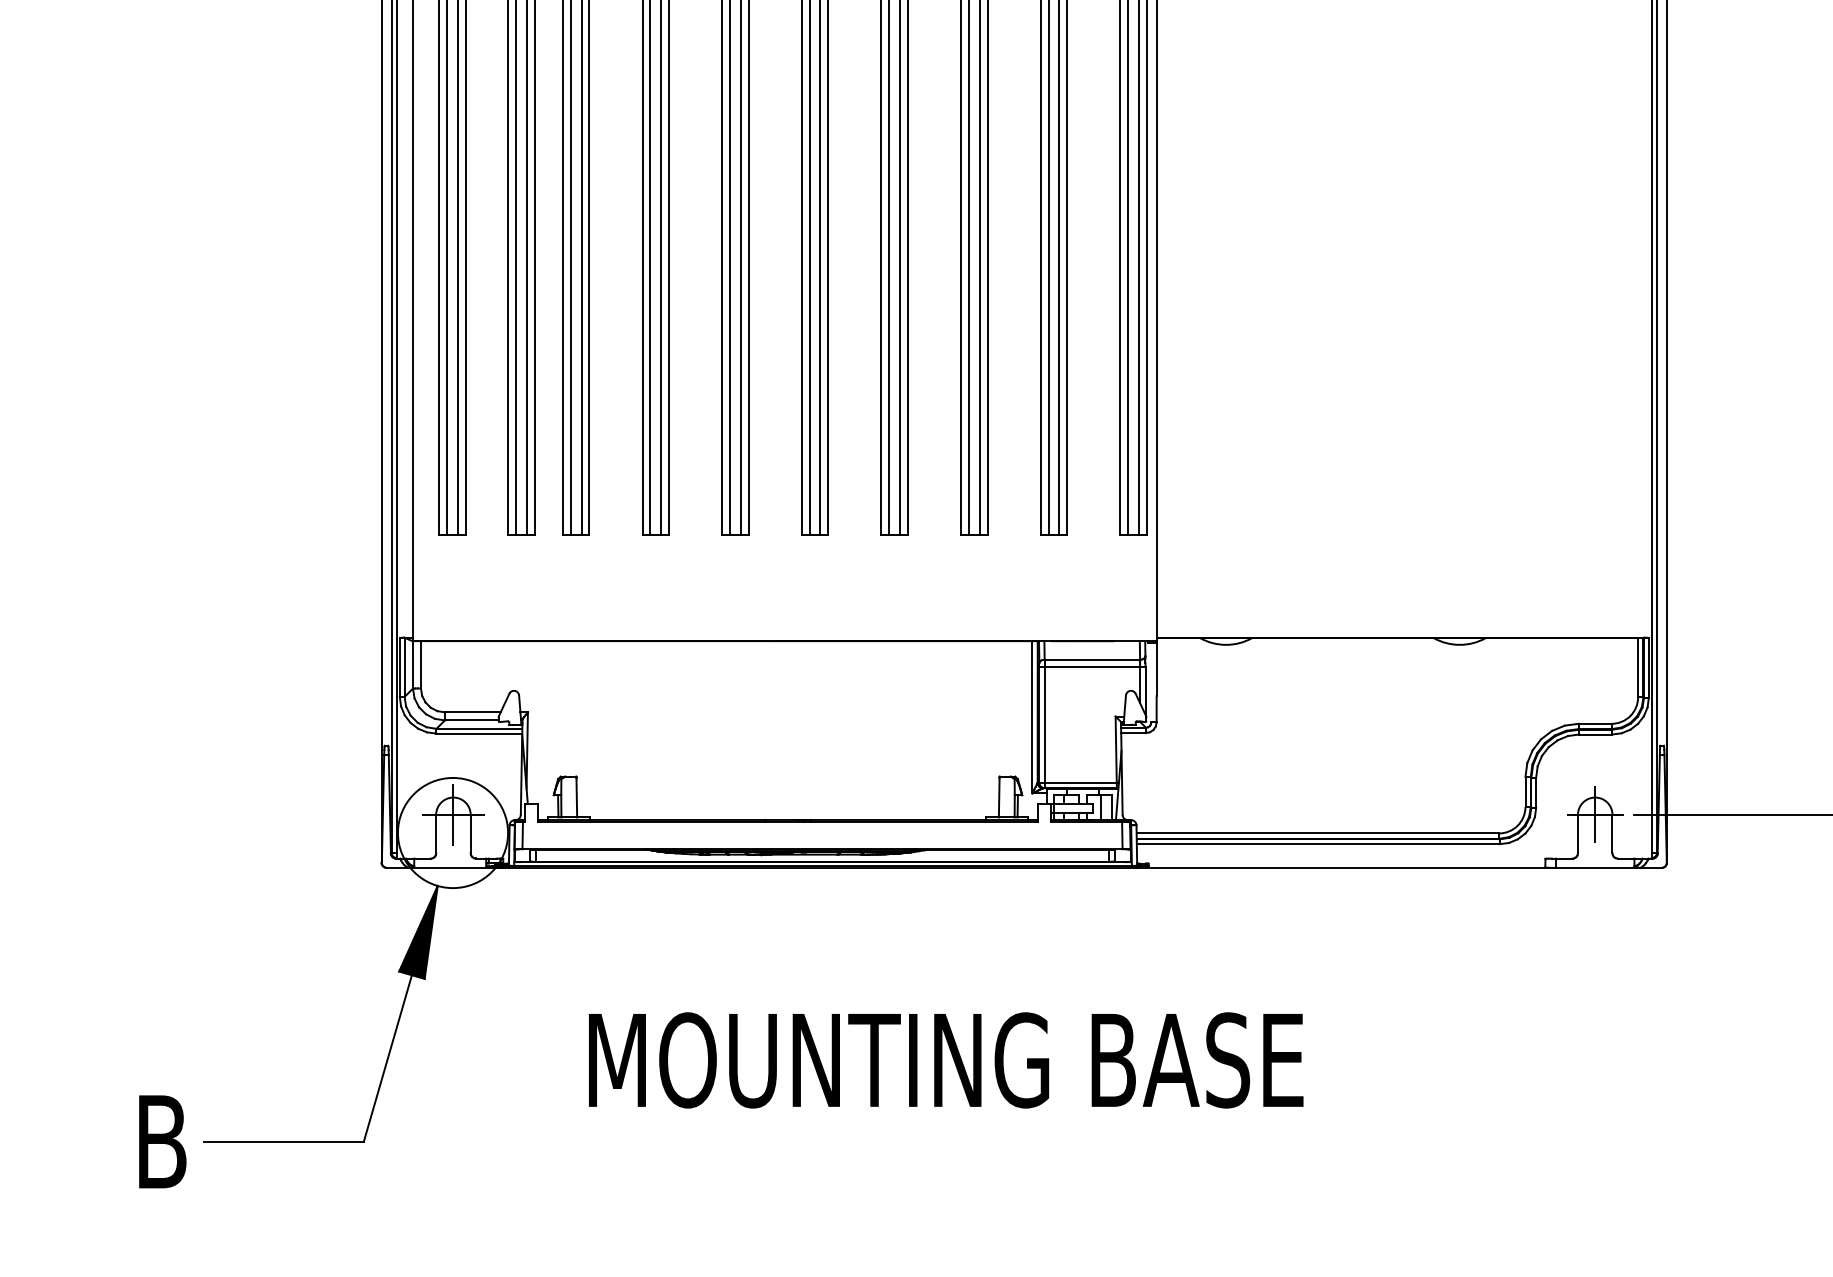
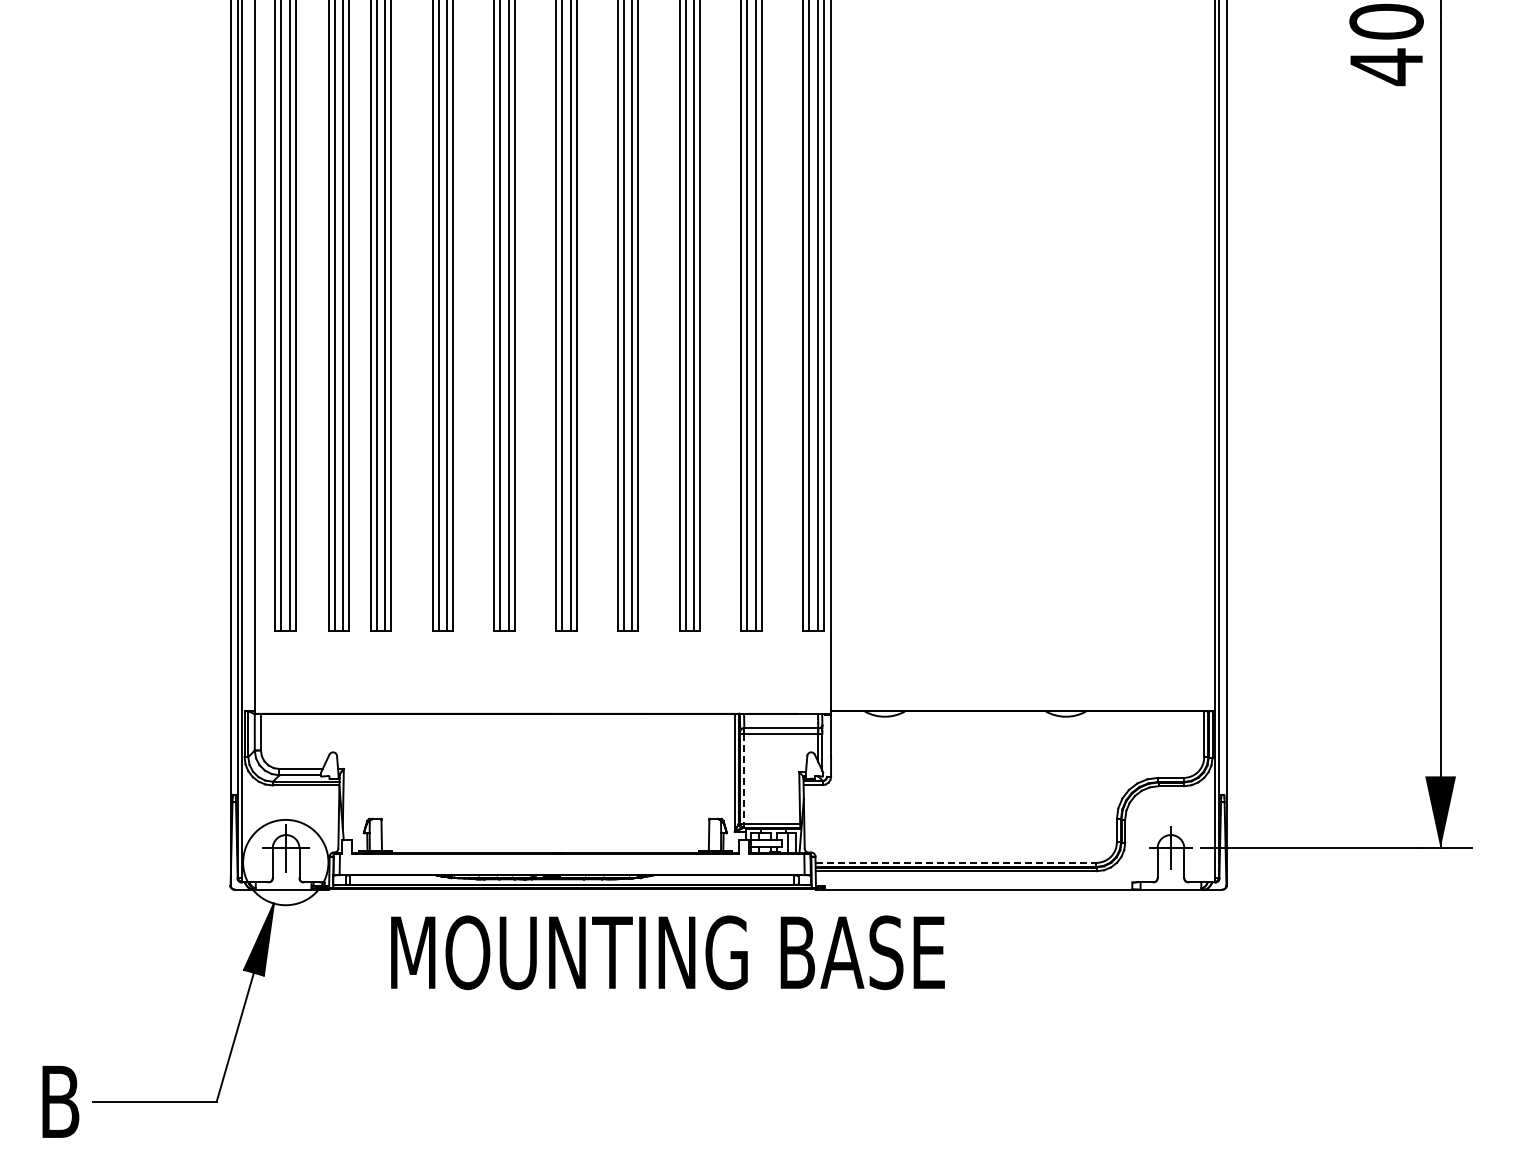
line: (1044, 728) -> (744, 781), solid -> dashed
line: (1318, 832) -> (956, 862), solid -> dashed
text: (945, 1060) -> (667, 952), moved

